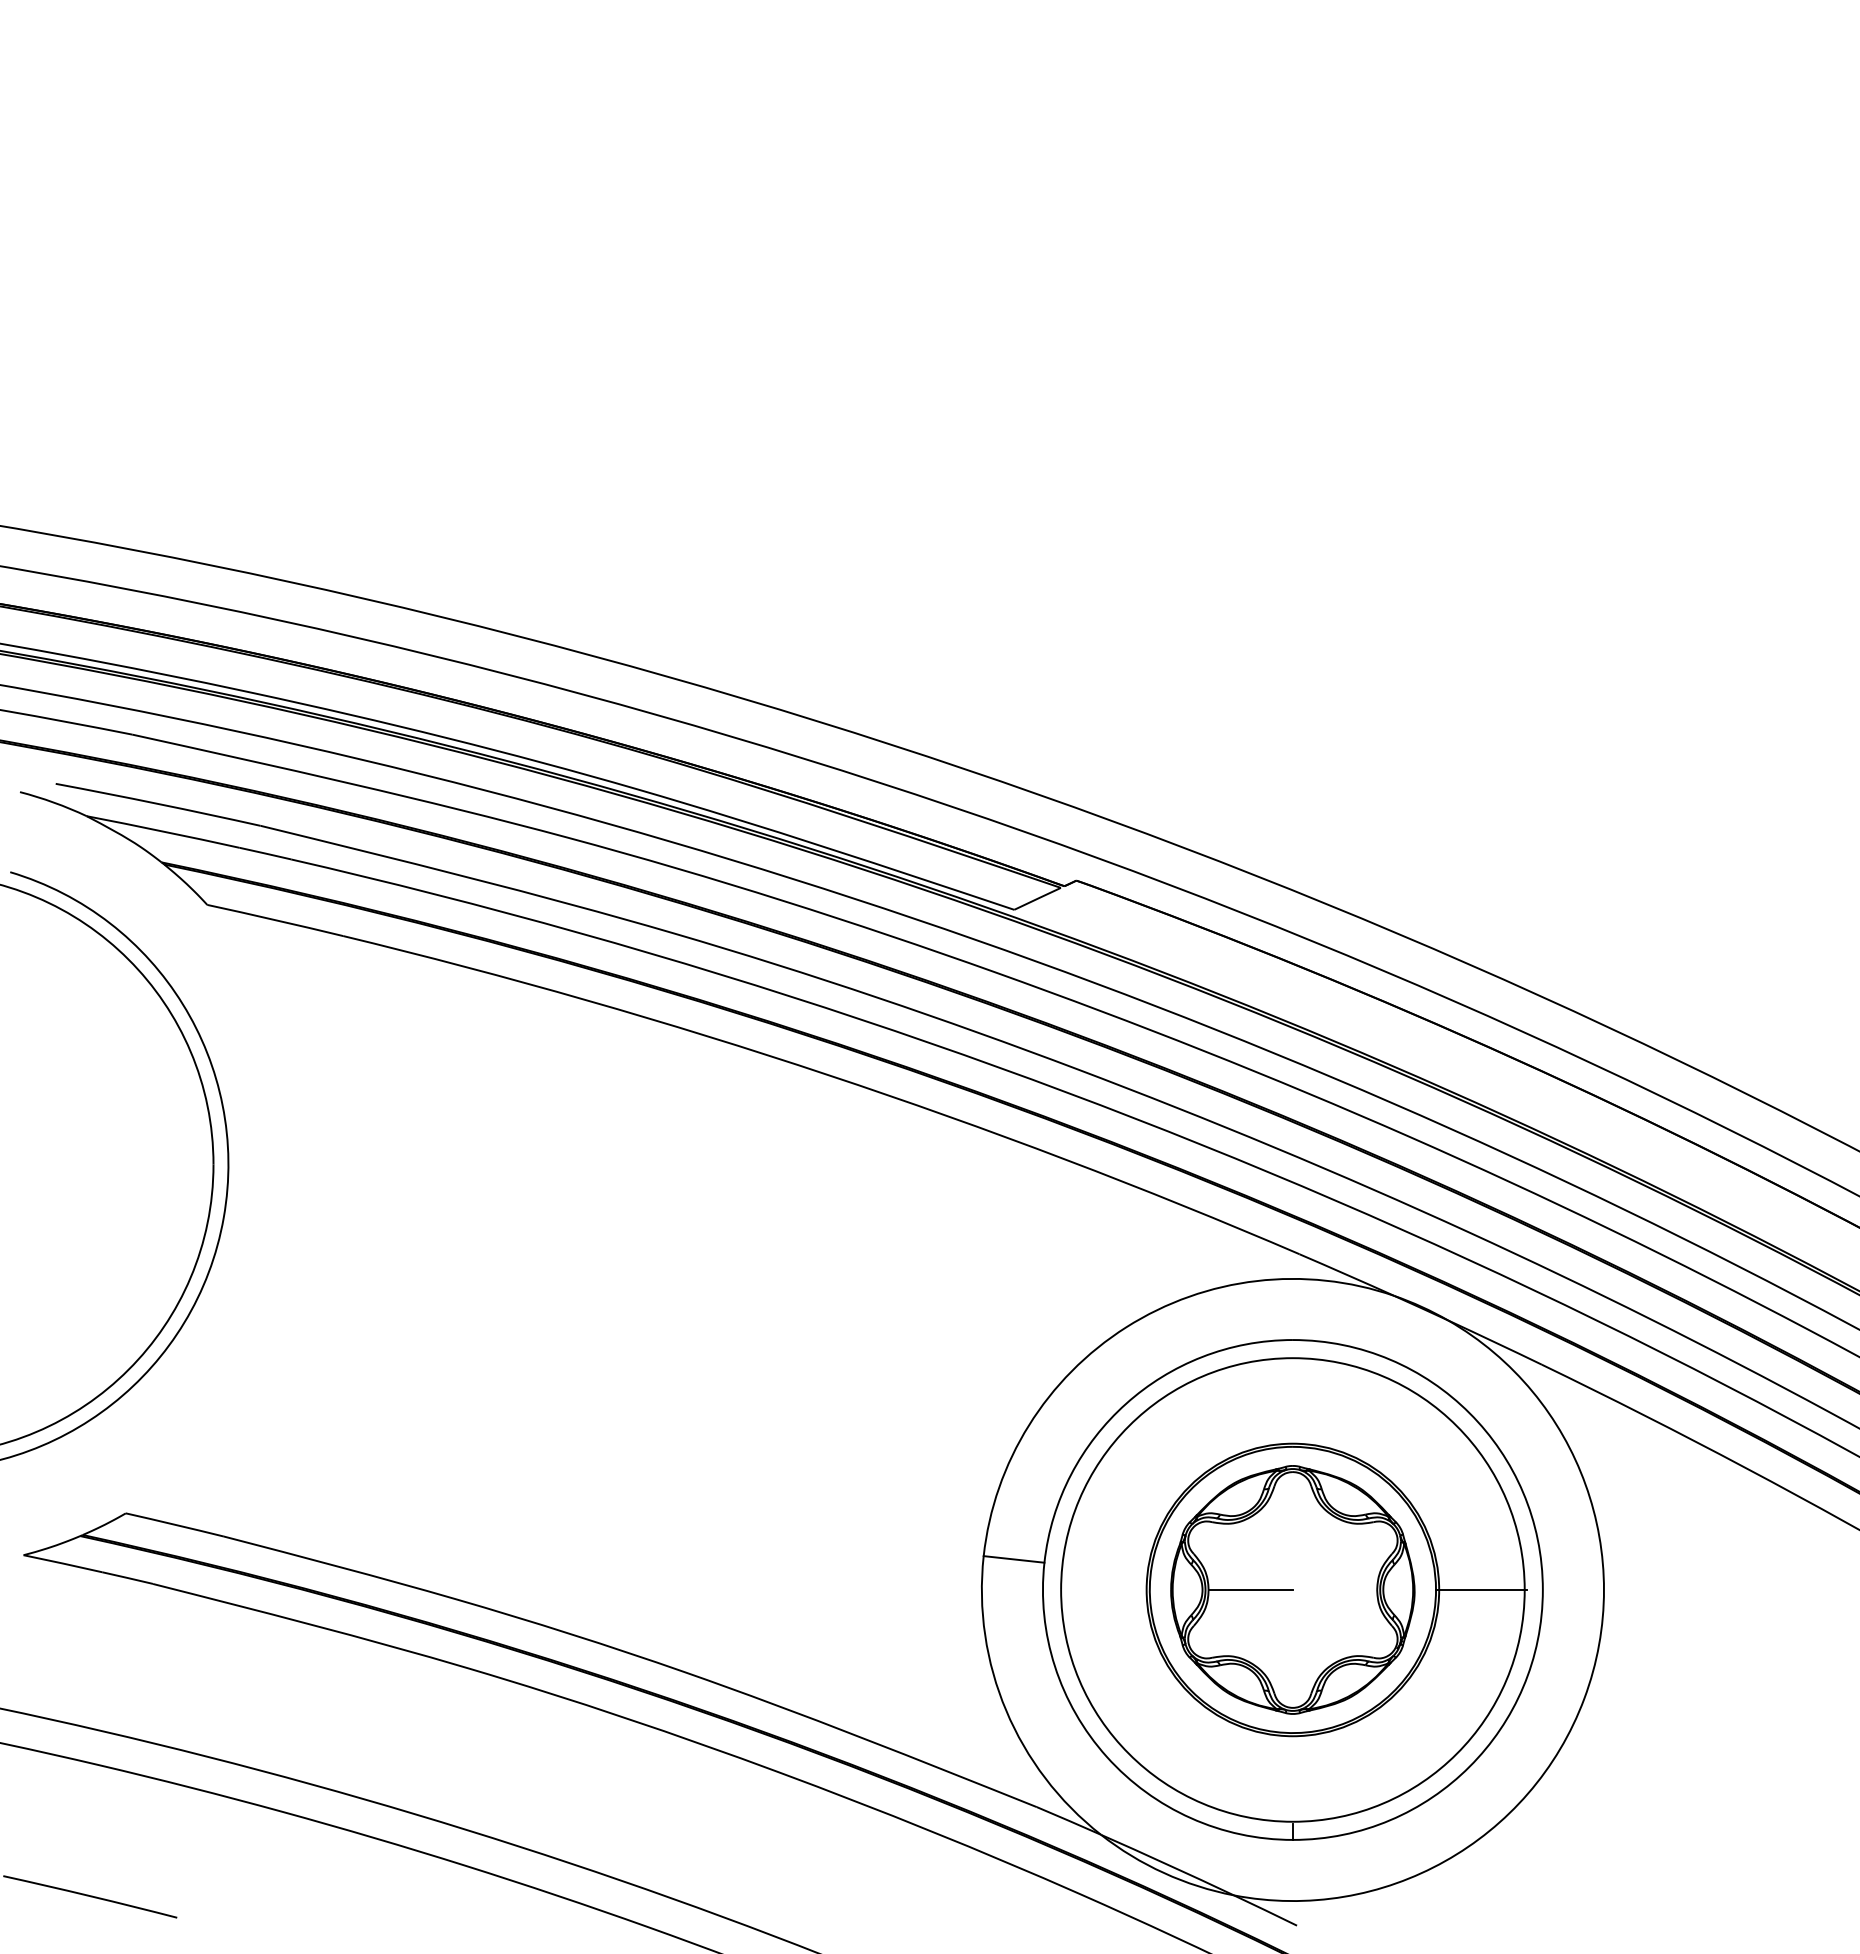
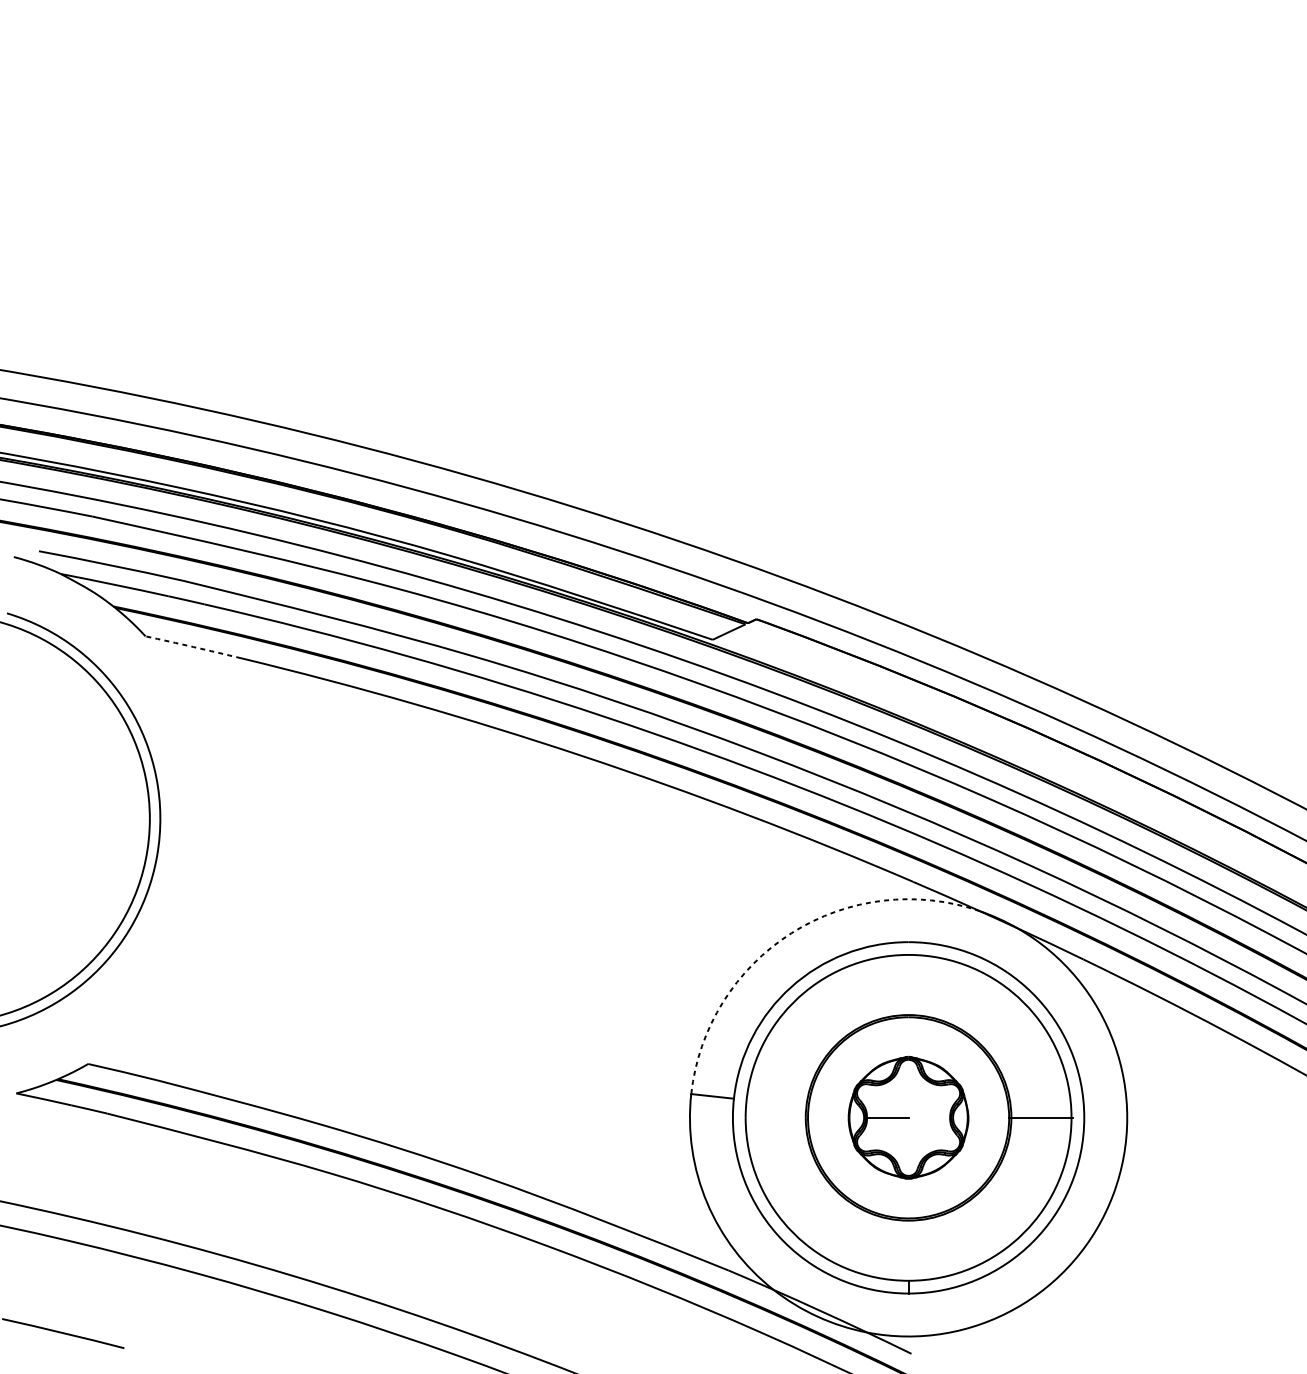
arc: (275, 920) -> (193, 647), solid -> dashed
arc: (1126, 1327) -> (791, 933), solid -> dashed
part: (1292, 1589) -> (908, 1117), size x0.7

